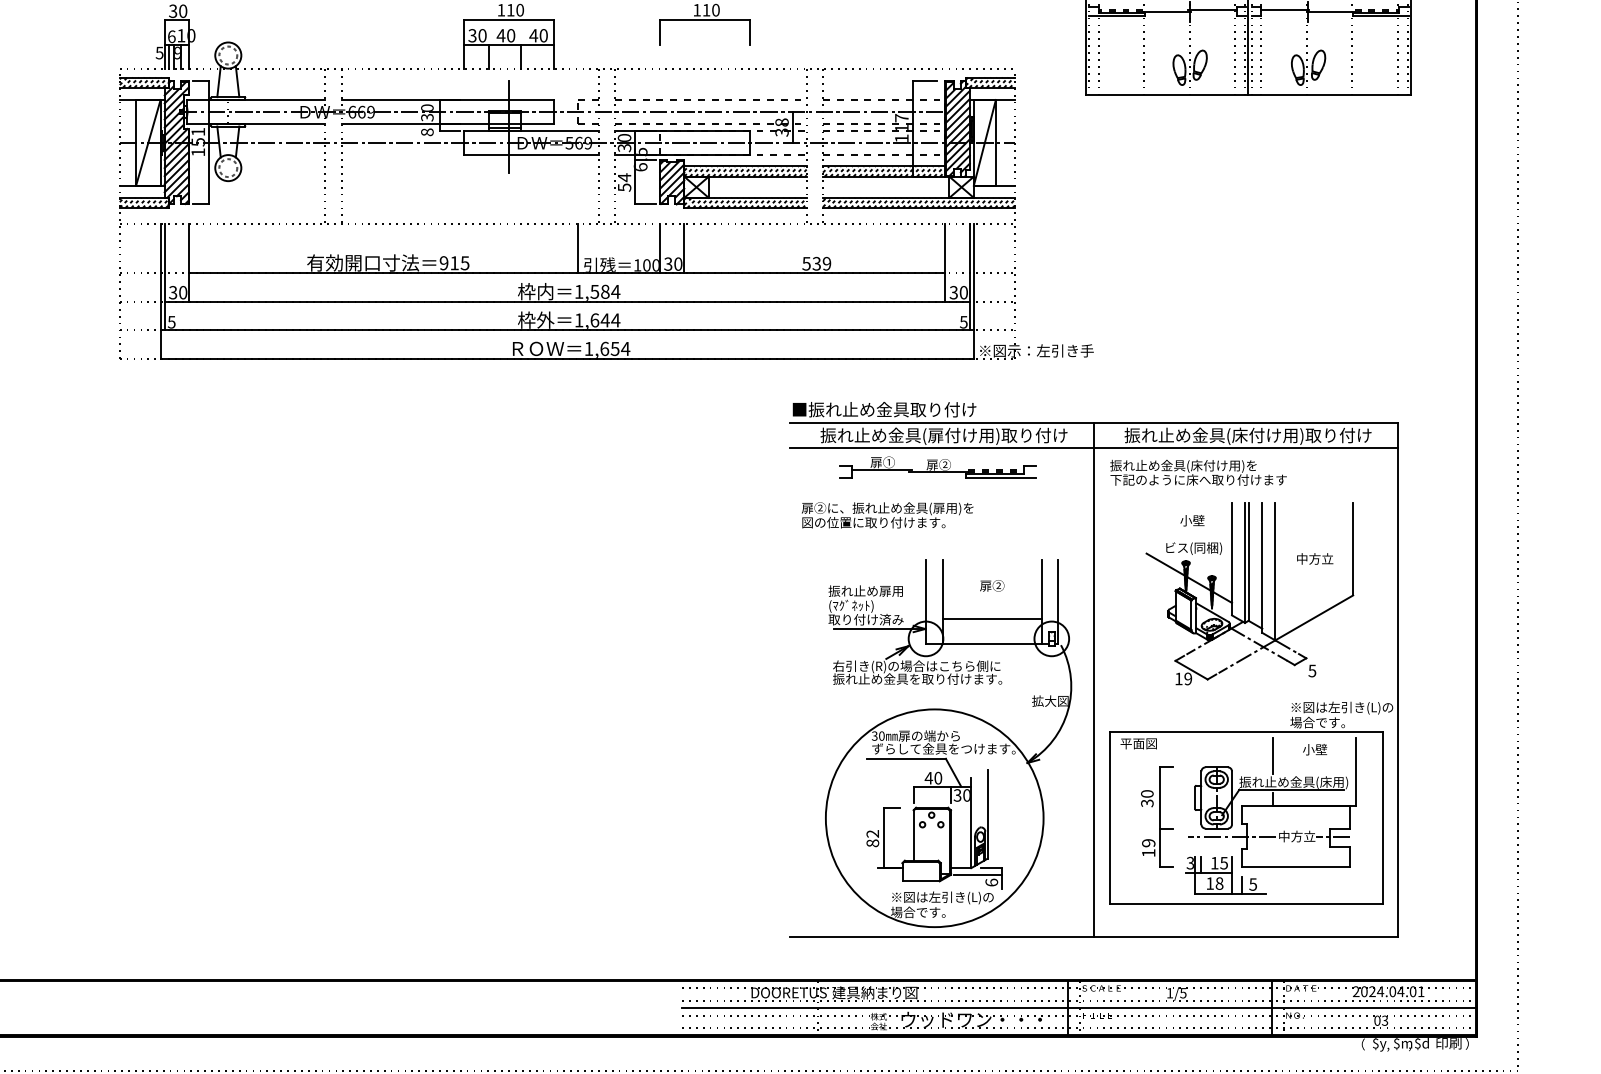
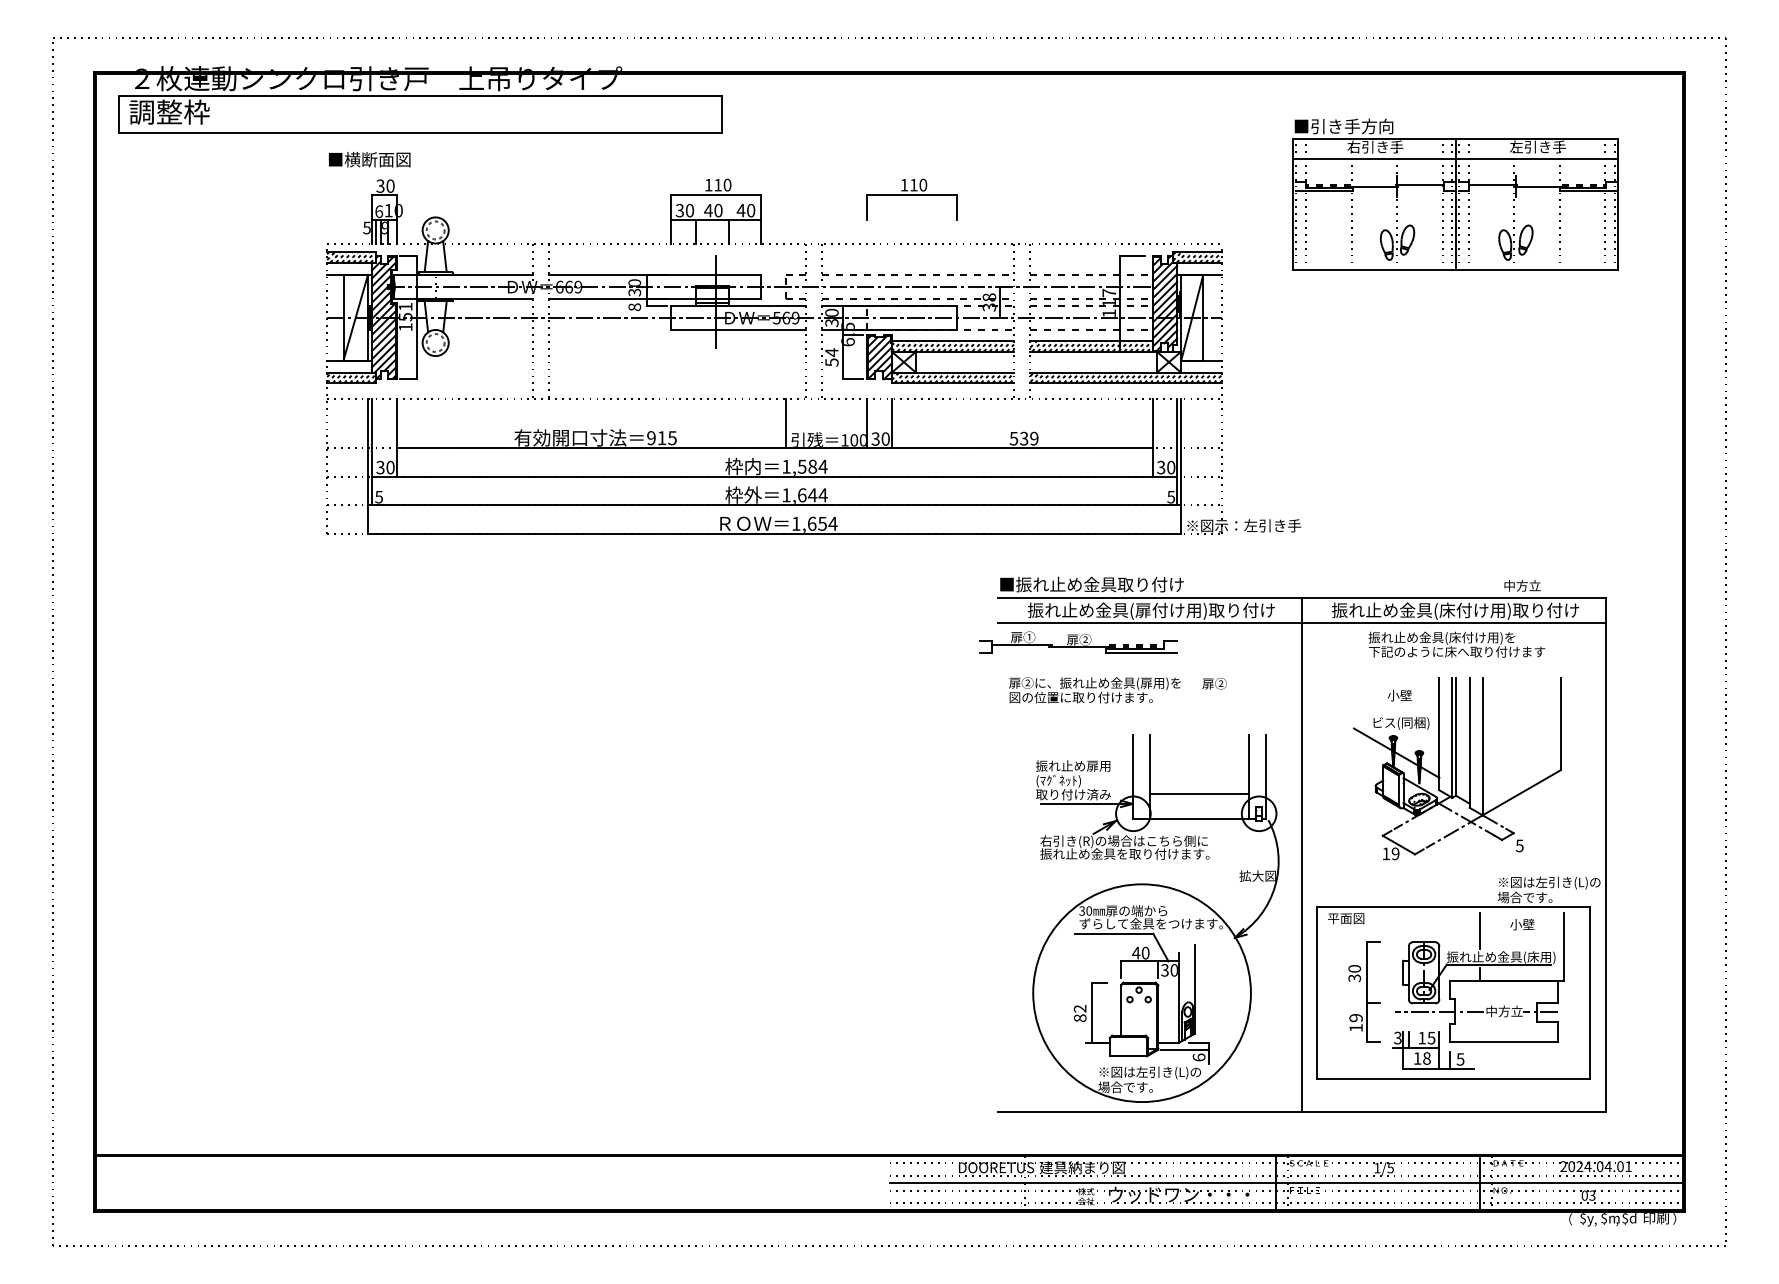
part: (938, 467) -> (1078, 642), moved
text: (1198, 472) -> (1456, 644), moved
text: (1315, 558) -> (1522, 585), moved
text: (992, 585) -> (1214, 683), moved

